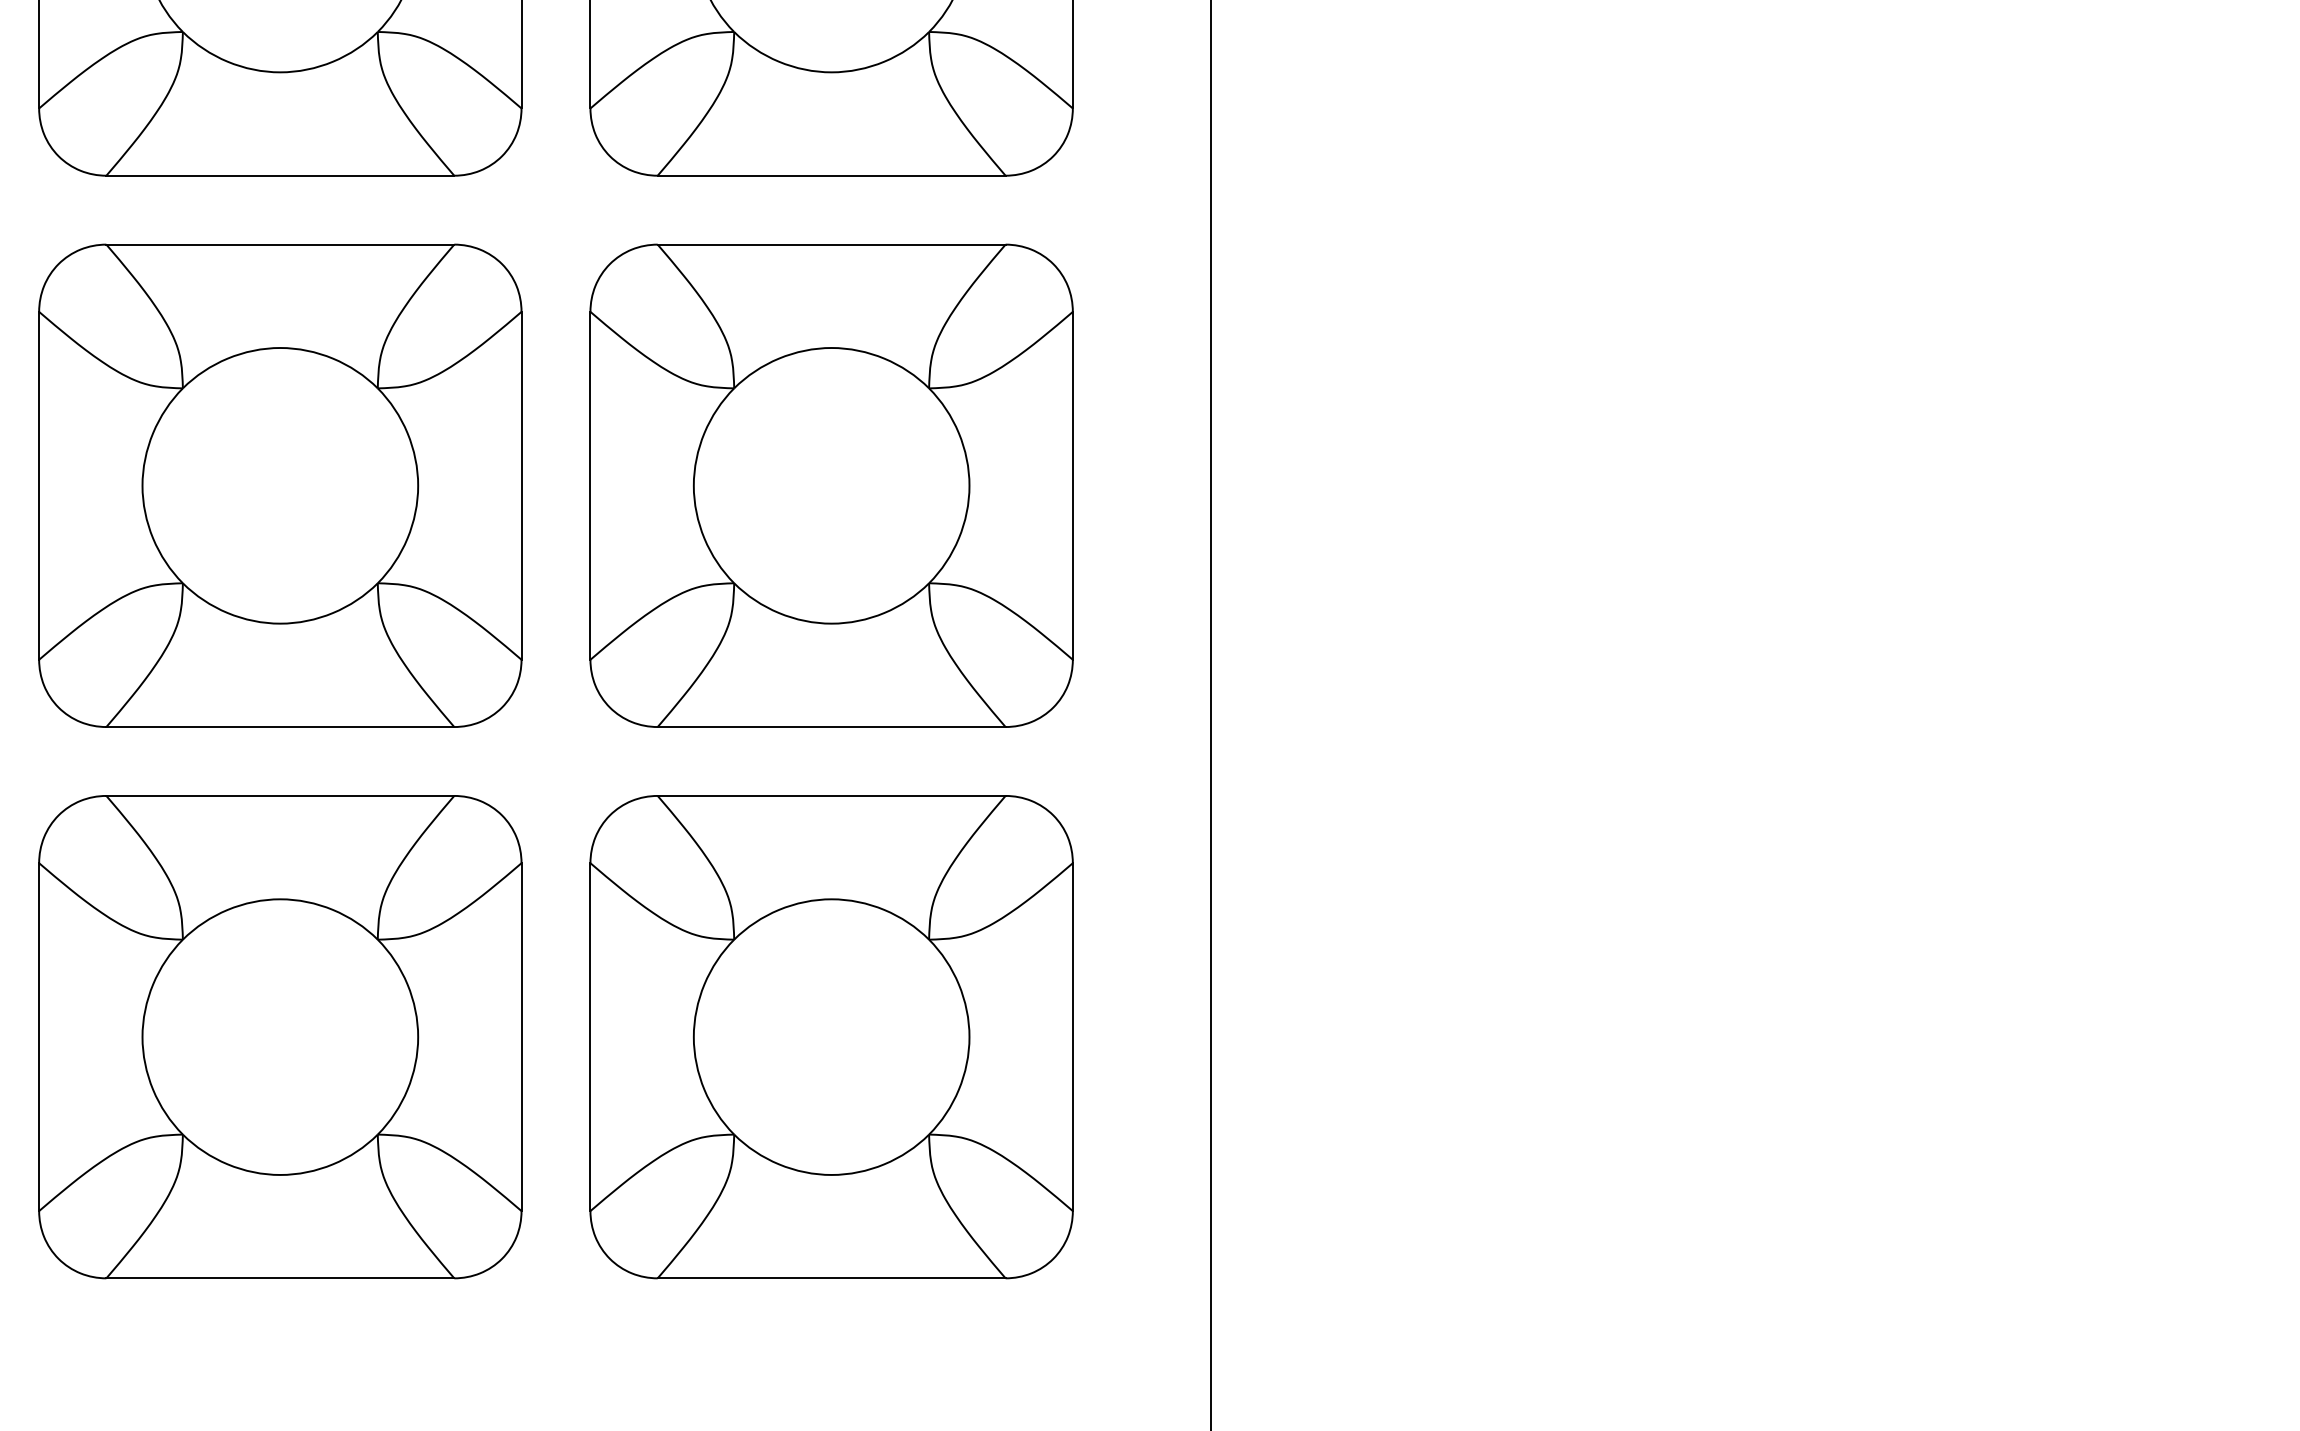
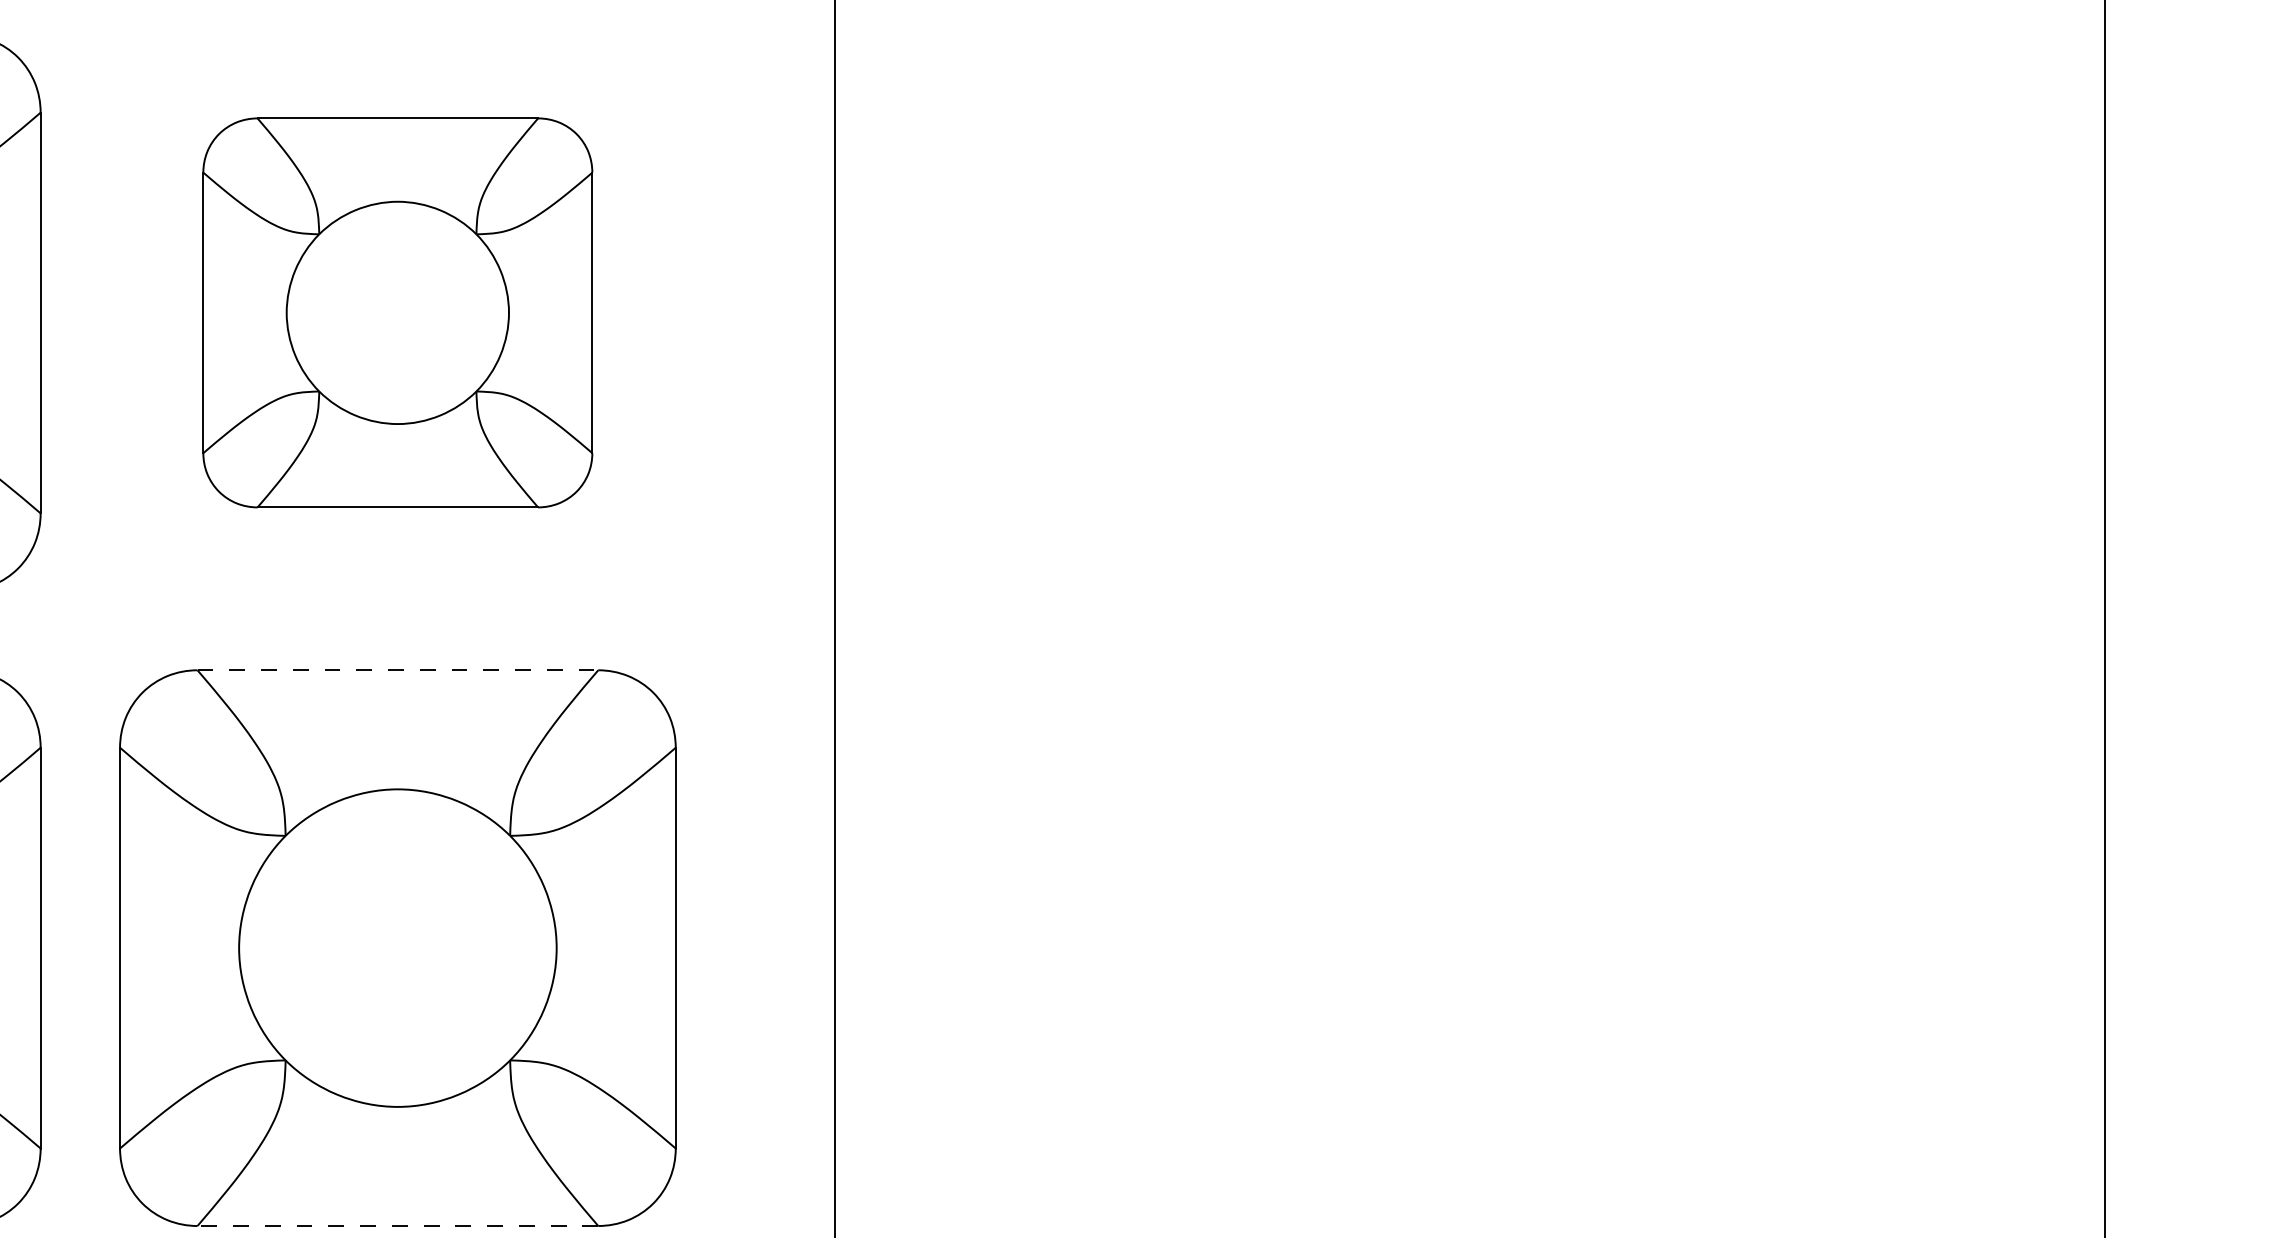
part: (831, 485) -> (397, 312), size x0.7
line: (831, 795) -> (397, 669), solid -> dashed
line: (831, 1278) -> (397, 1226), solid -> dashed

